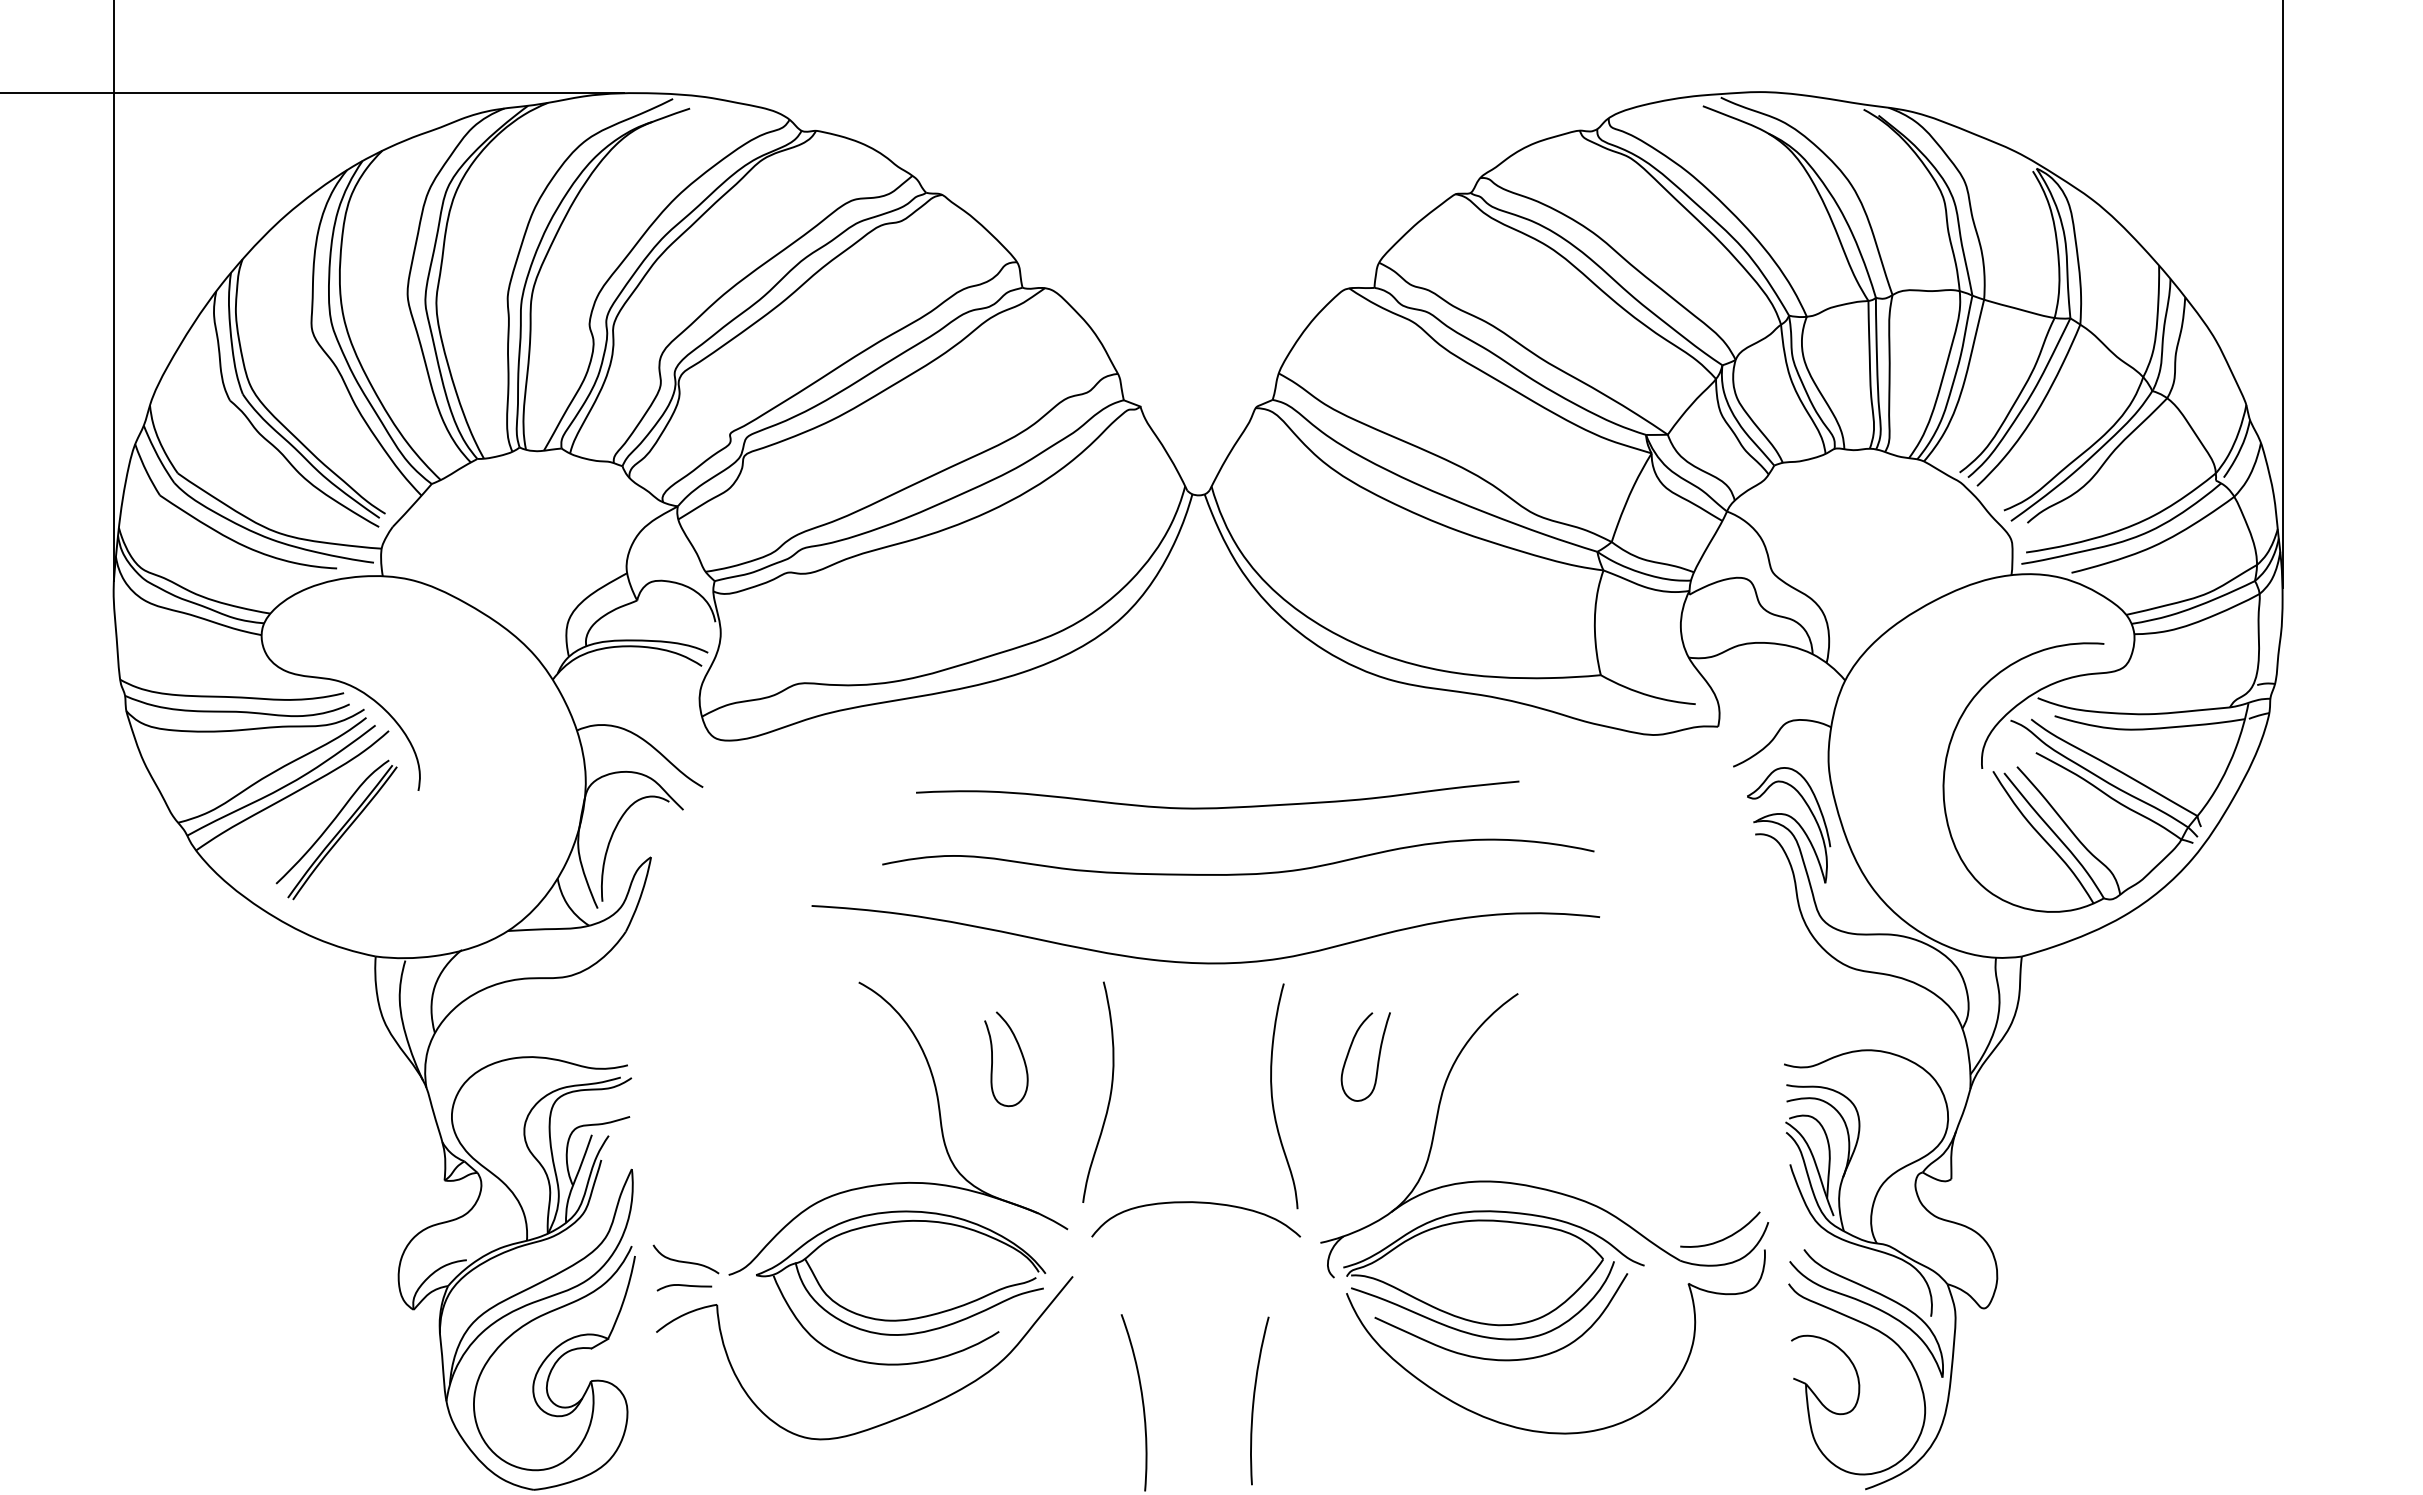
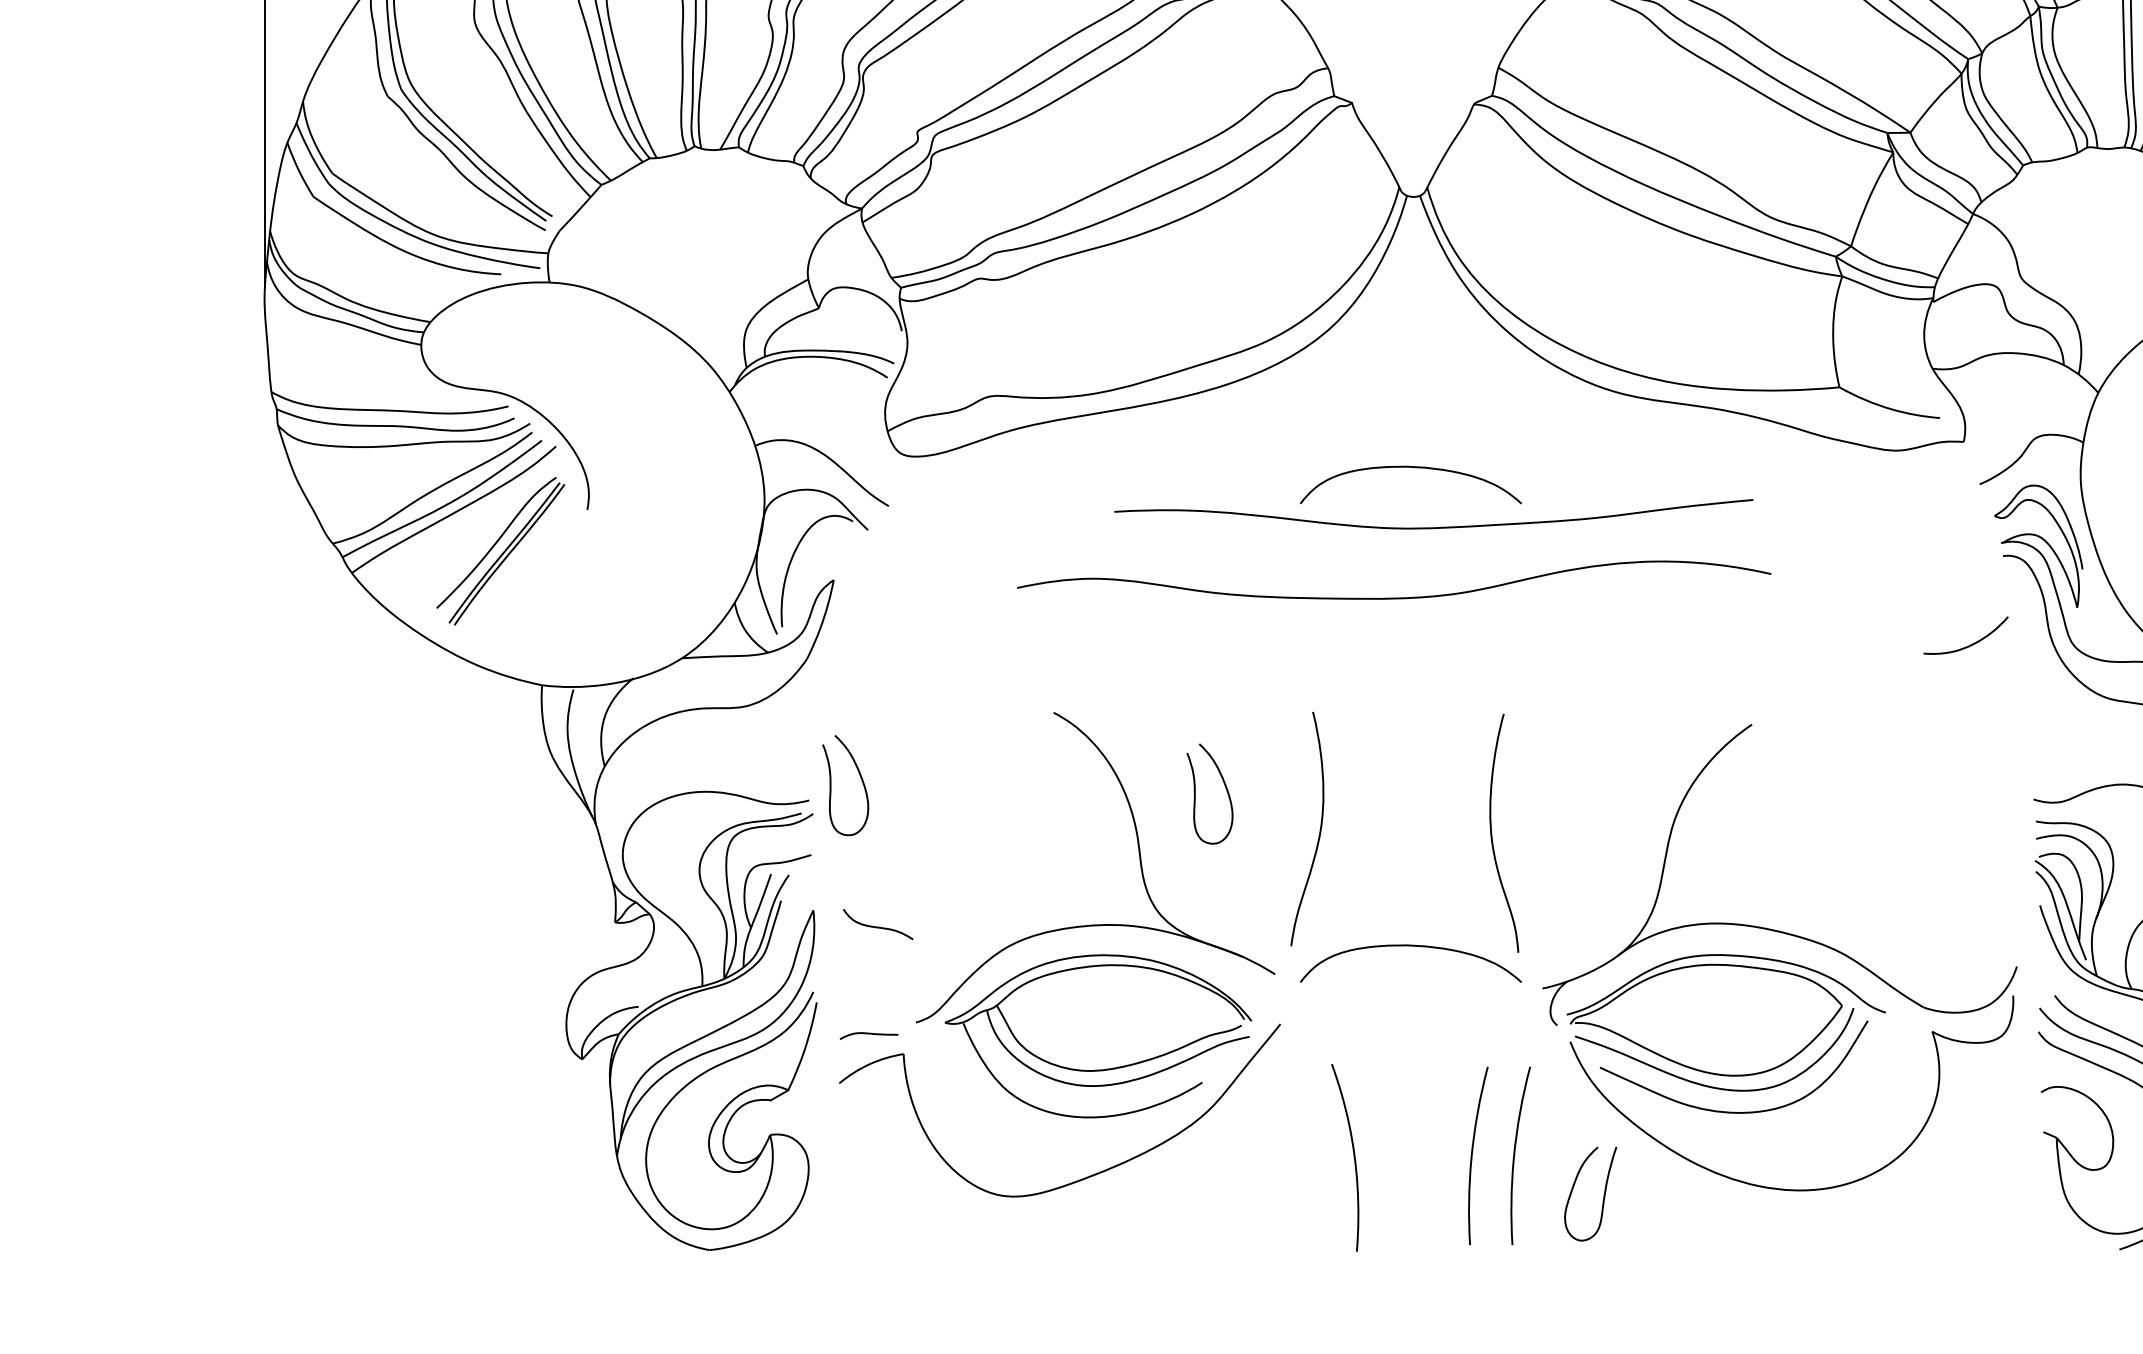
curve: (1195, 751) -> (1410, 468), added
curve: (1238, 873) -> (1394, 597), moved
curve: (1205, 962) -> (1420, 691), removed
curve: (648, 1051) -> (830, 785), added
curve: (1377, 1060) -> (1602, 1197), moved
curve: (1725, 1237) -> (1971, 643), moved
curve: (685, 1261) -> (877, 926), moved
curve: (1294, 1400) -> (1515, 1155), added

